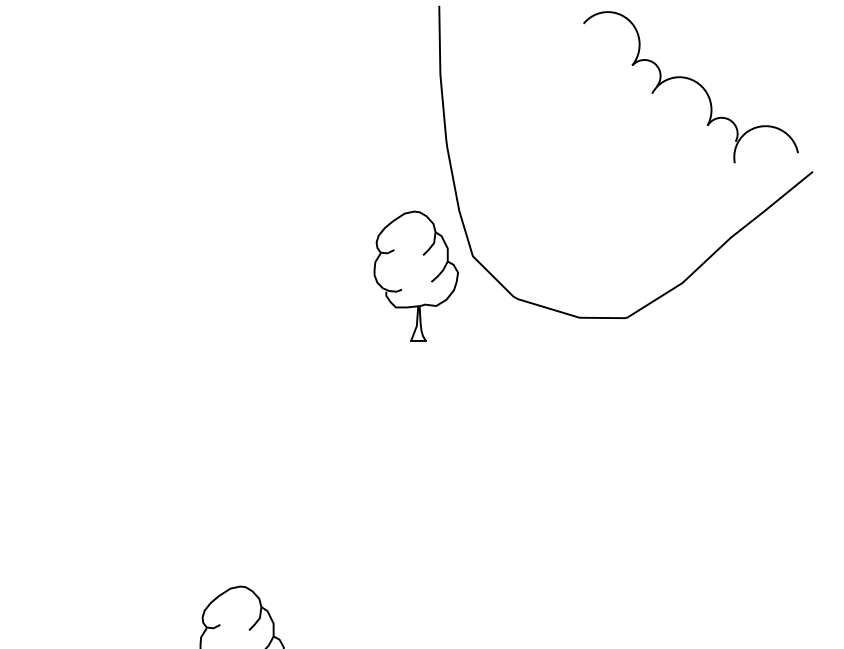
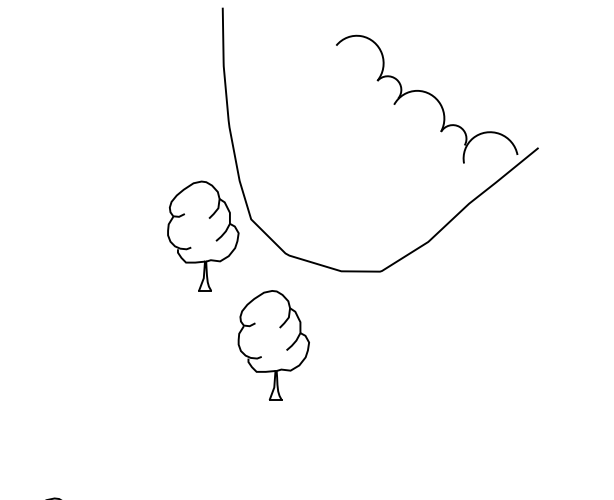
part: (692, 81) -> (428, 94), moved
part: (499, 405) -> (273, 345), added

